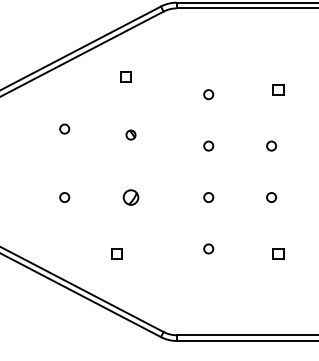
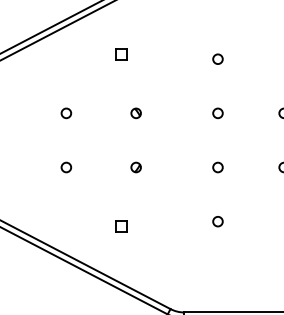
part: (125, 76) -> (120, 53), moved
circle: (64, 128) -> (66, 112), moved
part: (130, 134) -> (135, 112), moved
part: (130, 197) -> (135, 167), size x0.62

